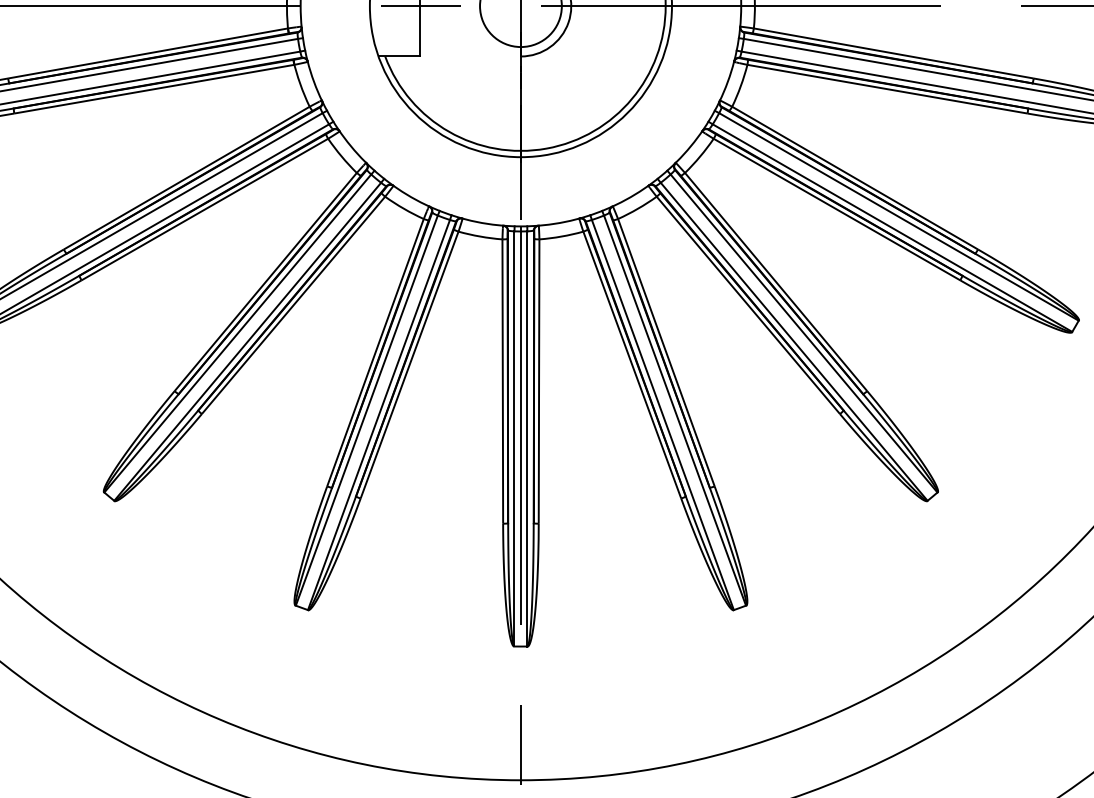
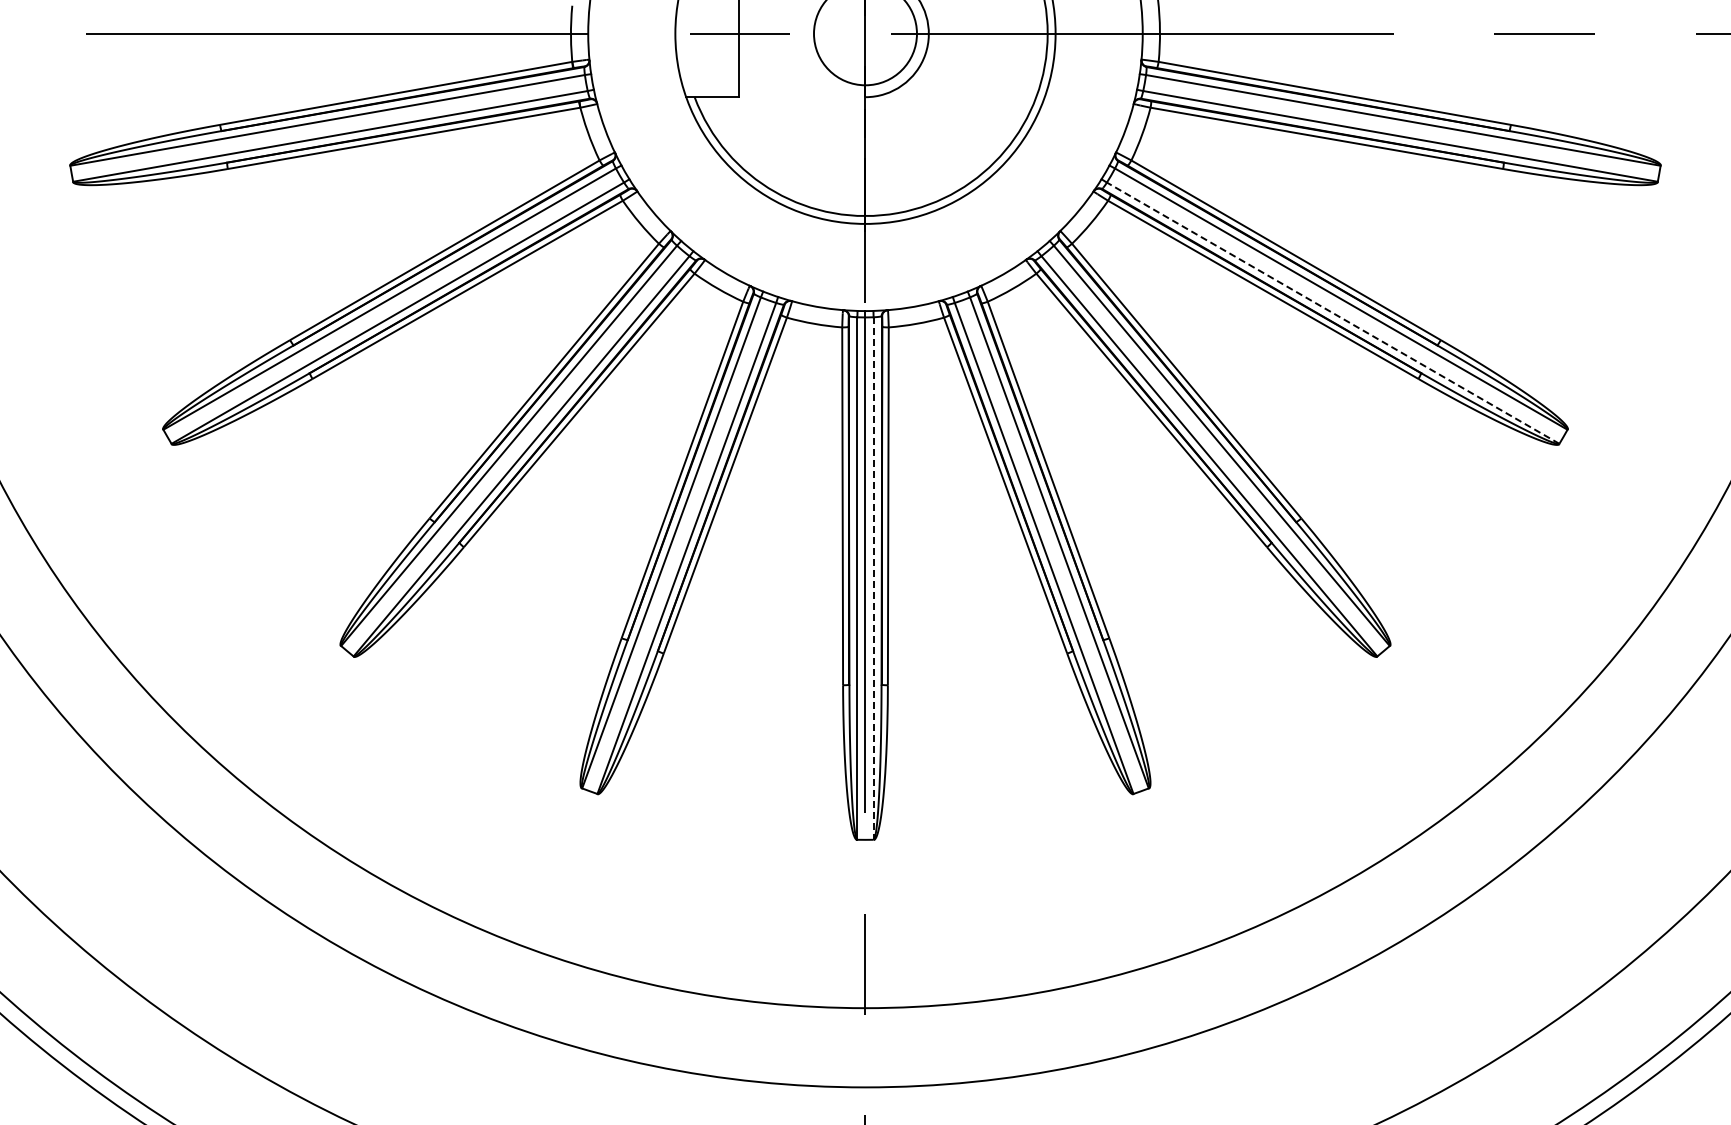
line: (891, 227) -> (1332, 312), solid -> dashed
line: (527, 439) -> (873, 579), solid -> dashed

